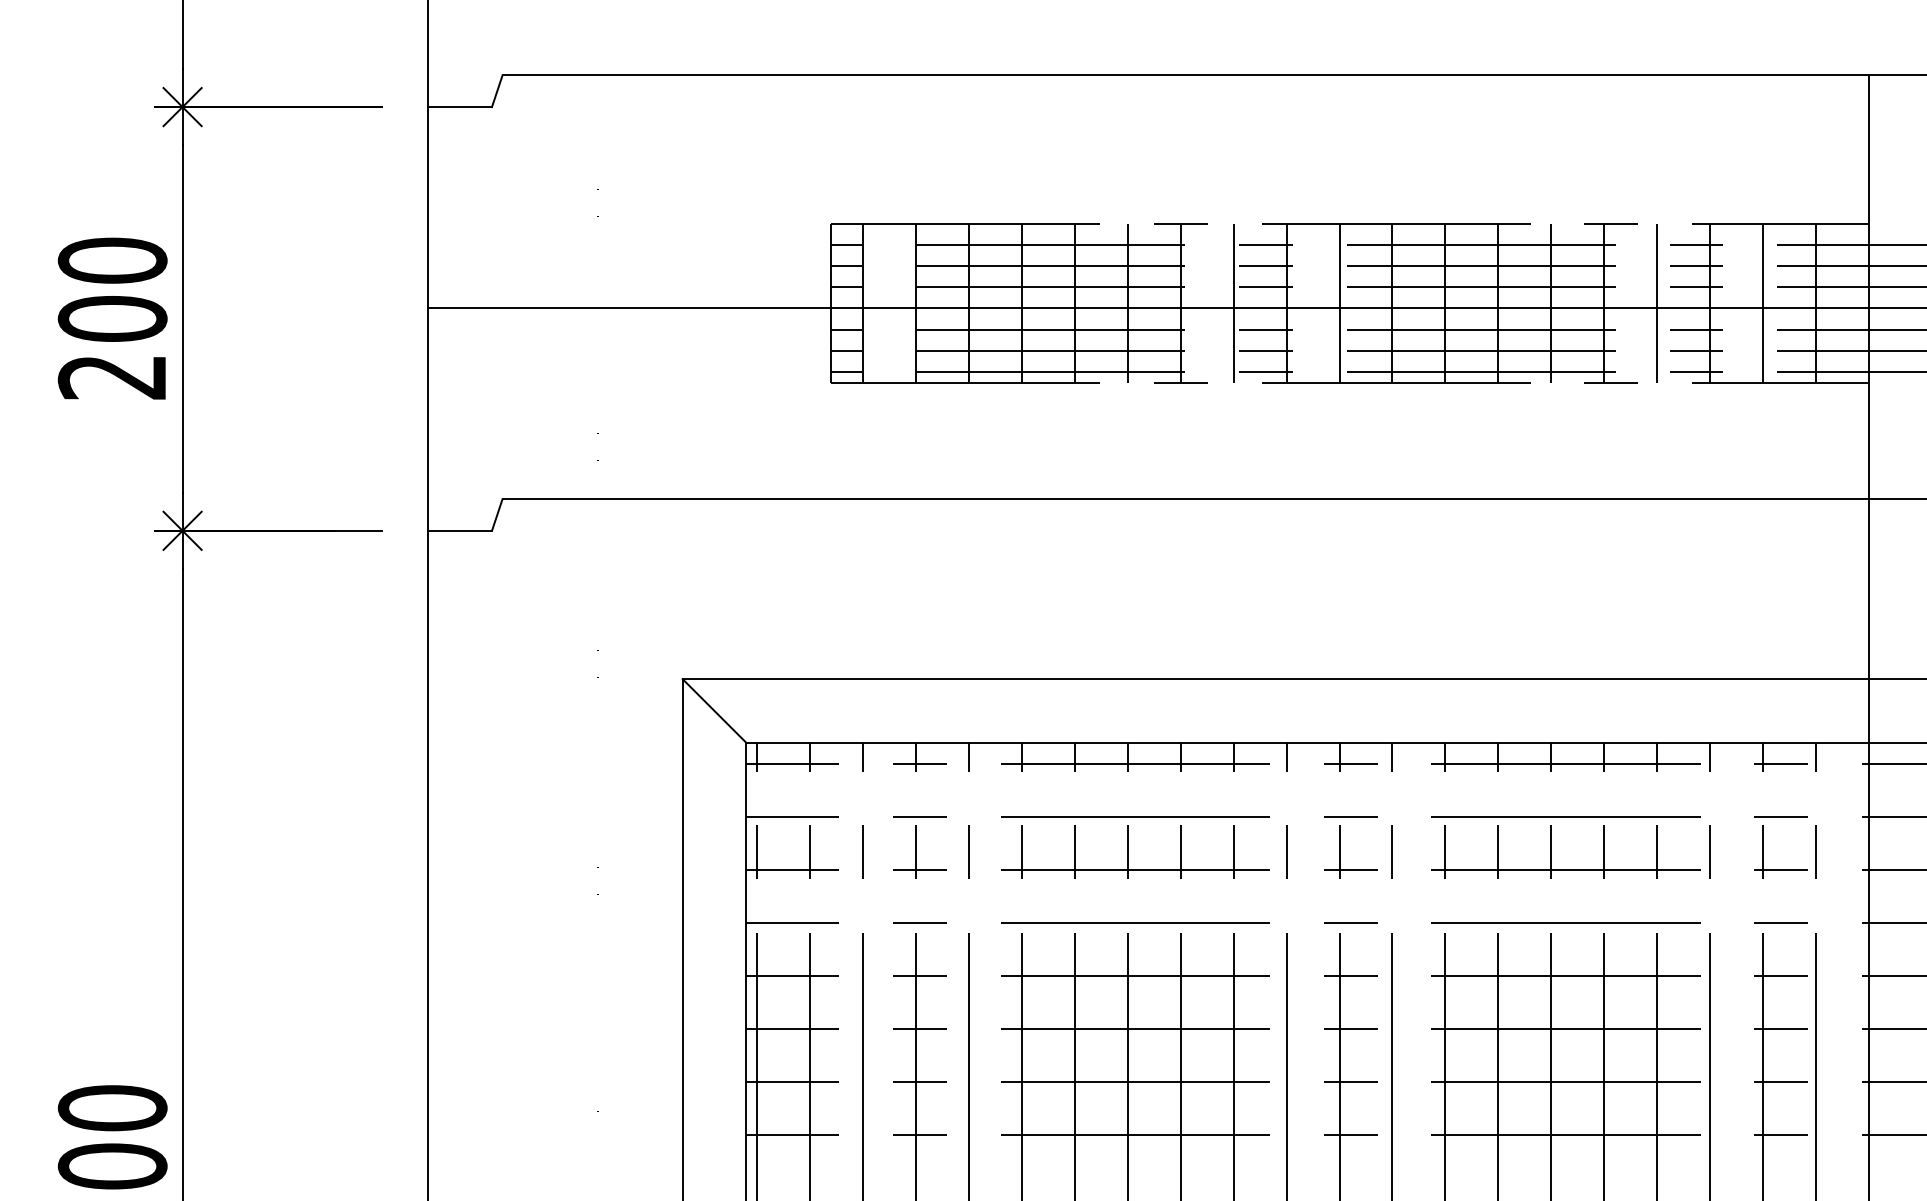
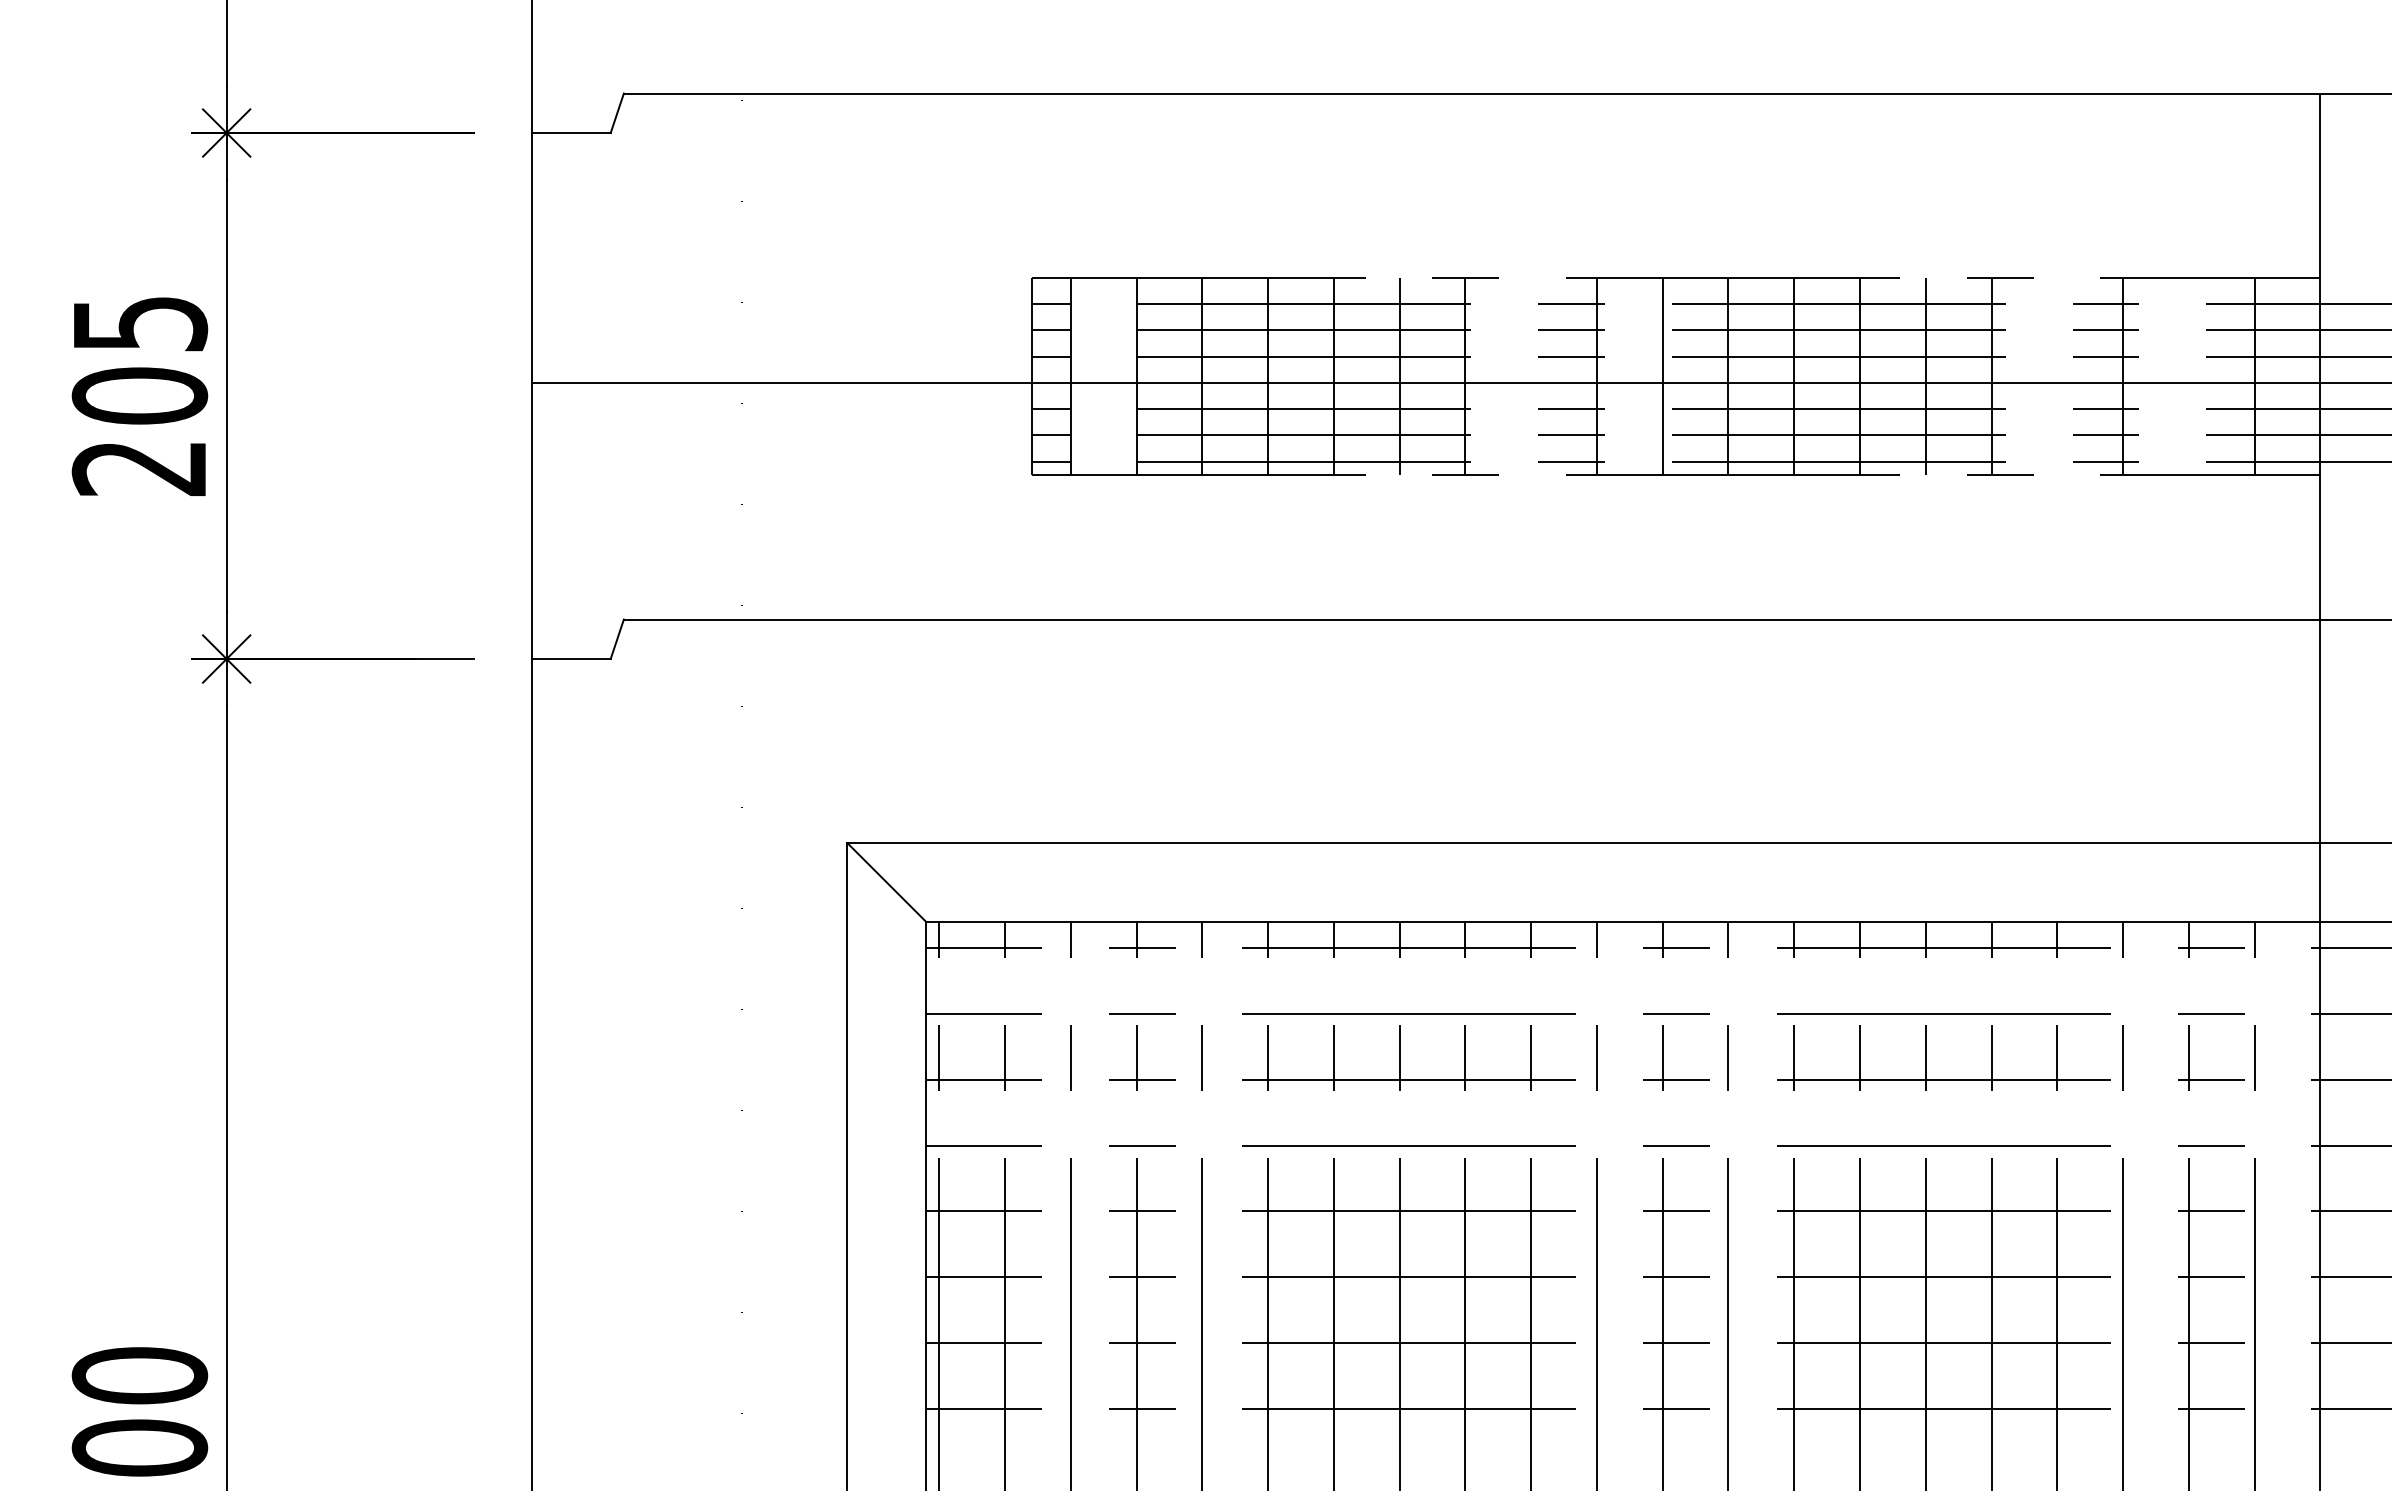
text: (112, 260) -> (139, 323), 200 -> 205
line: (1233, 302) -> (1531, 375), removed
line: (1657, 302) -> (2057, 375), removed
line: (1763, 302) -> (2188, 375), removed

